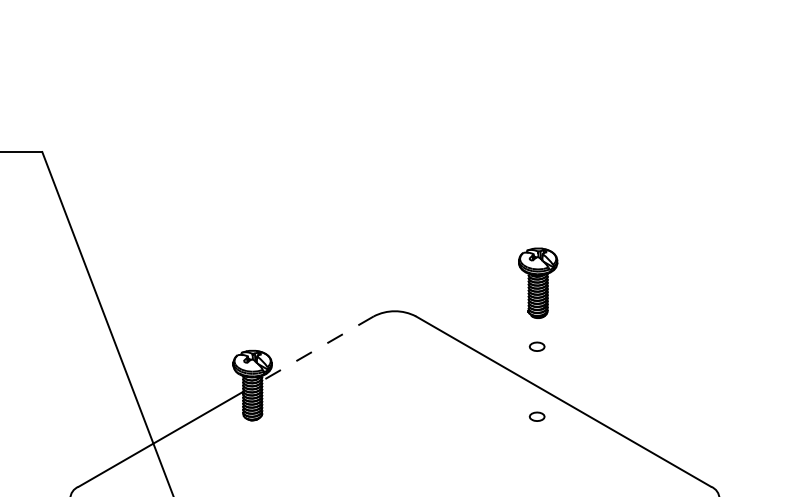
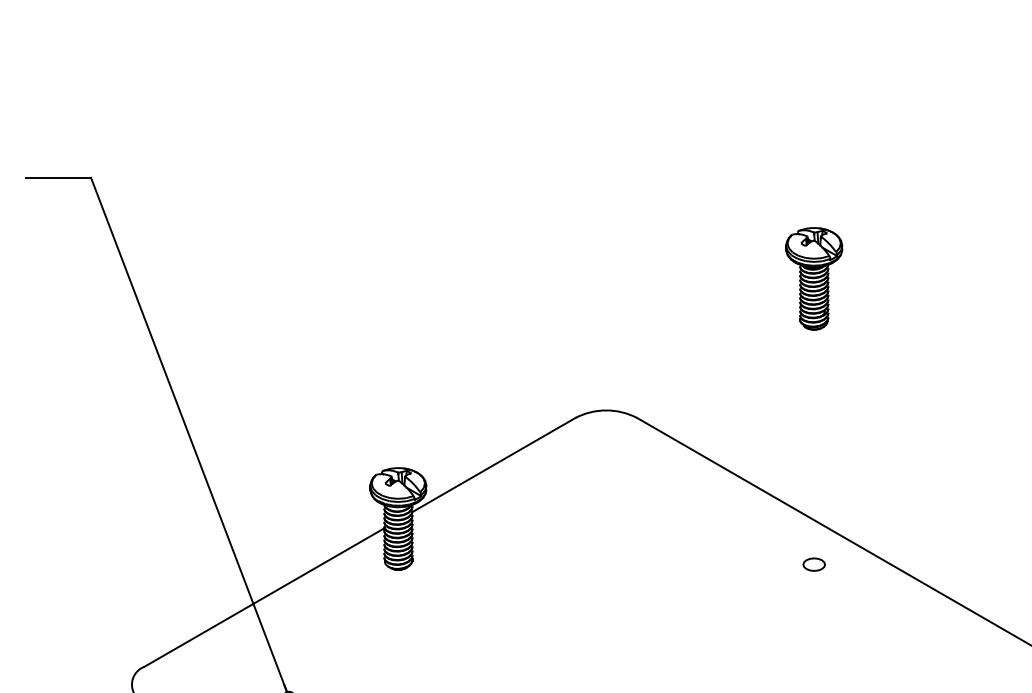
part: (538, 282) -> (814, 277), moved
part: (536, 346) -> (813, 461), removed
line: (317, 348) -> (493, 464), dashed -> solid

